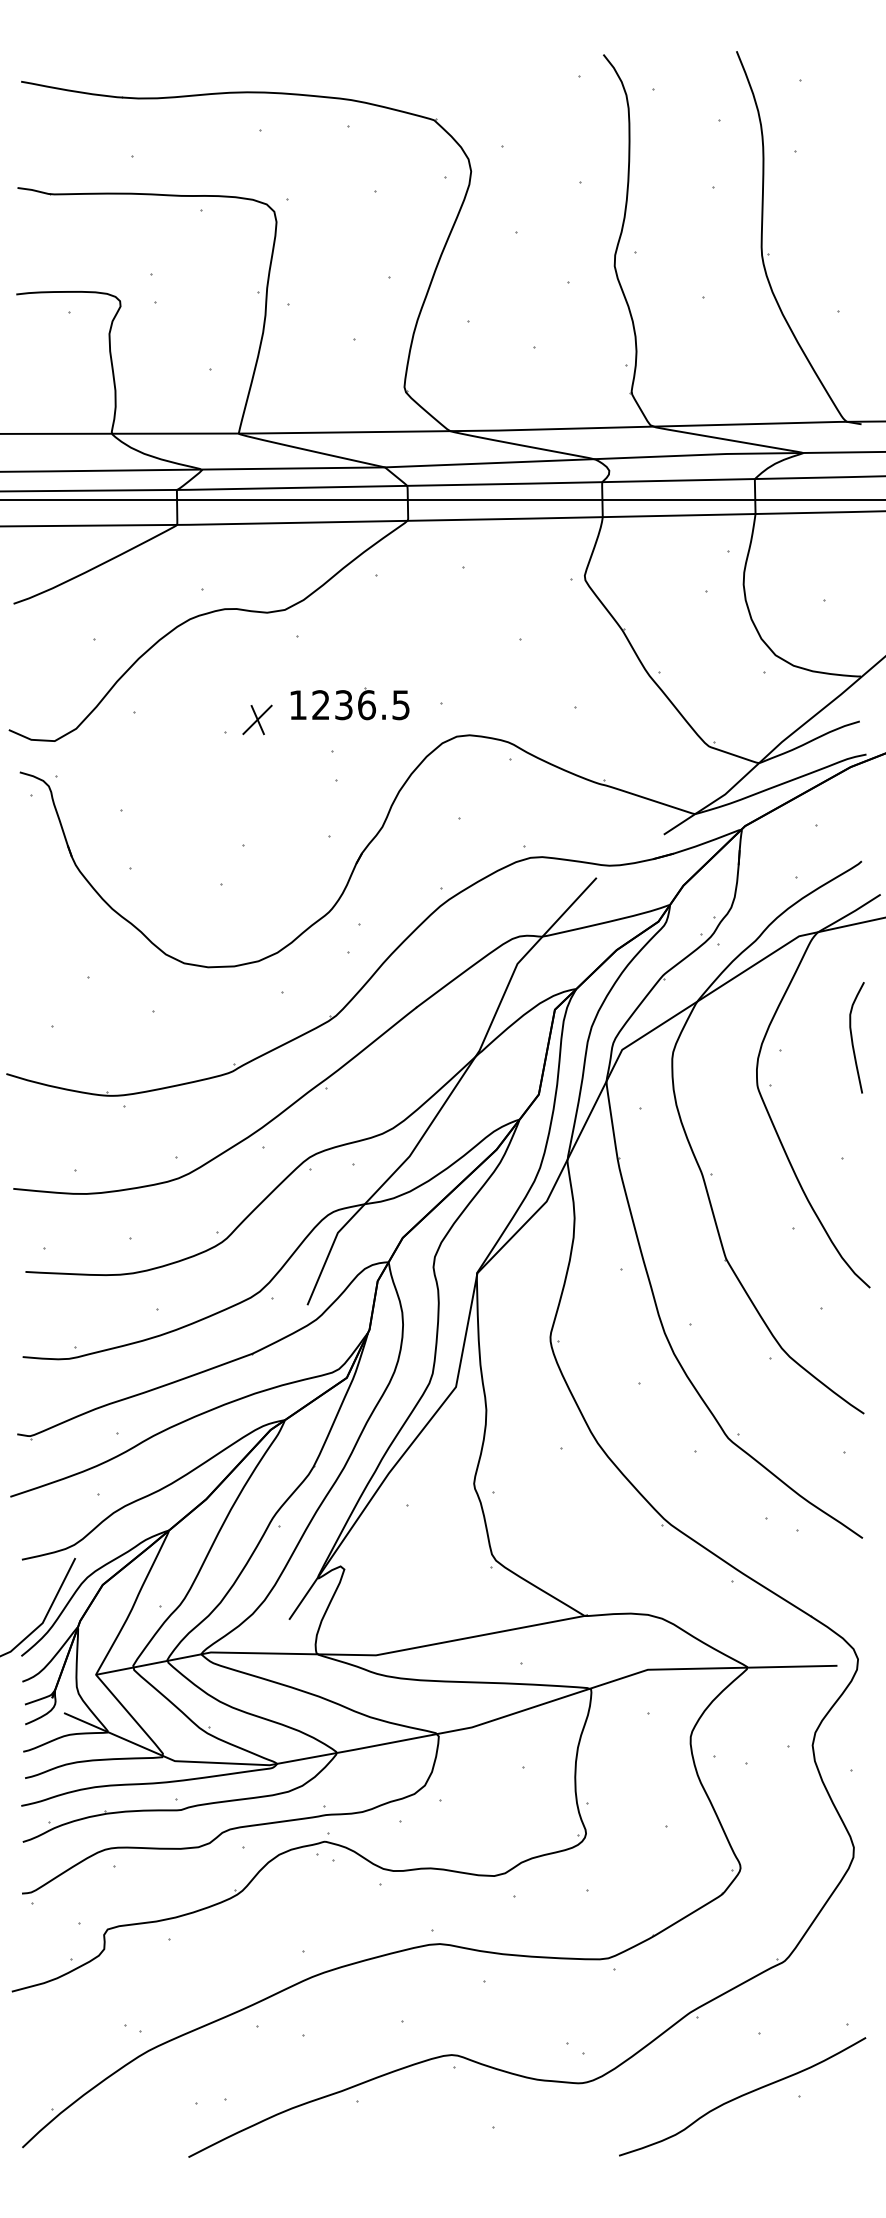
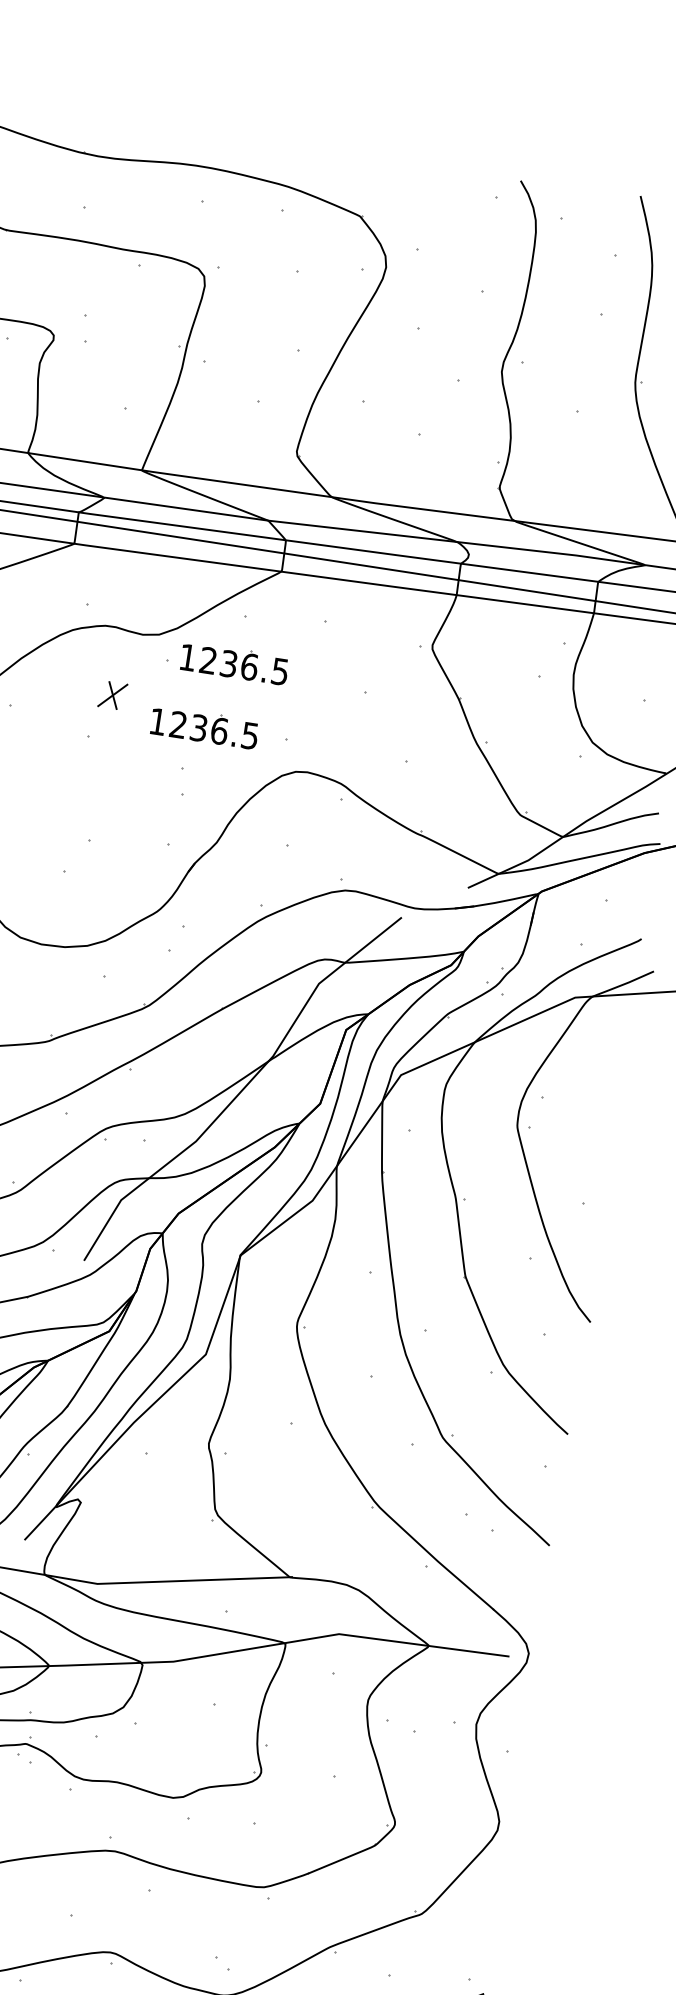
part: (371, 628) -> (234, 663), added
part: (257, 719) -> (112, 695), moved
curve: (852, 1037) -> (609, 1095), removed

